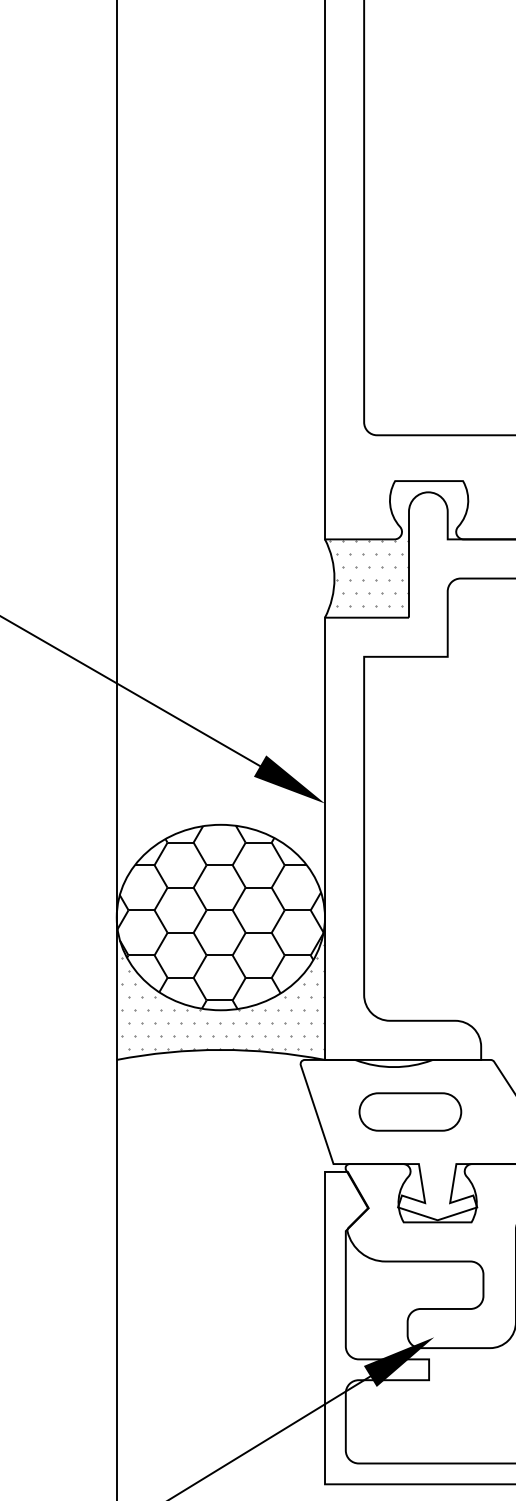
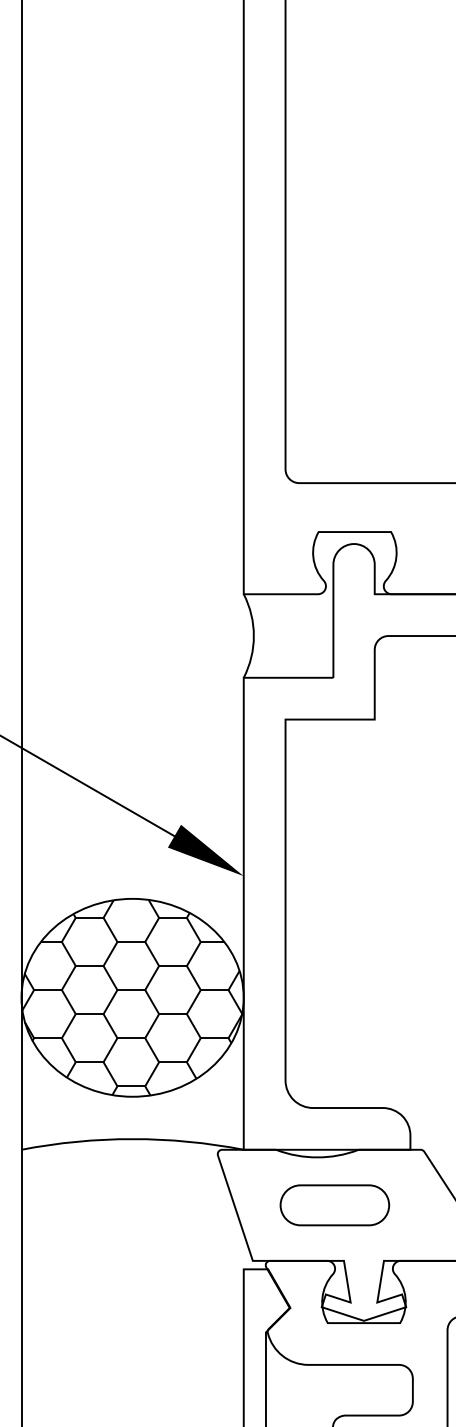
hatch: (369, 573) -> (291, 630), removed
hatch: (222, 996) -> (134, 1082), removed

